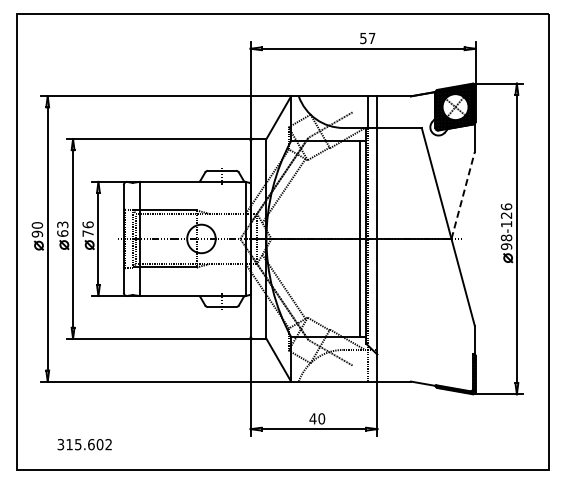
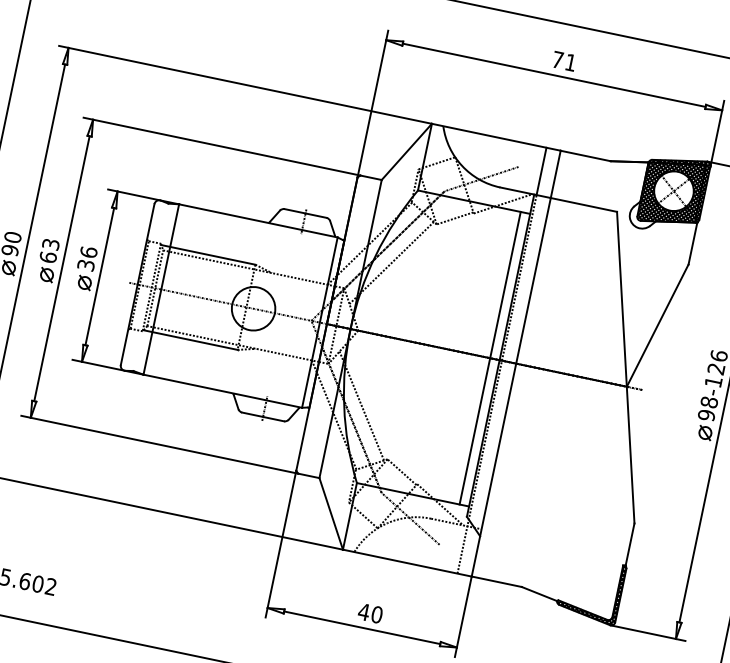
text: (367, 38) -> (563, 61), 57 -> 71
line: (463, 195) -> (658, 325), dashed -> solid
text: (87, 233) -> (85, 265), 76 -> 36

